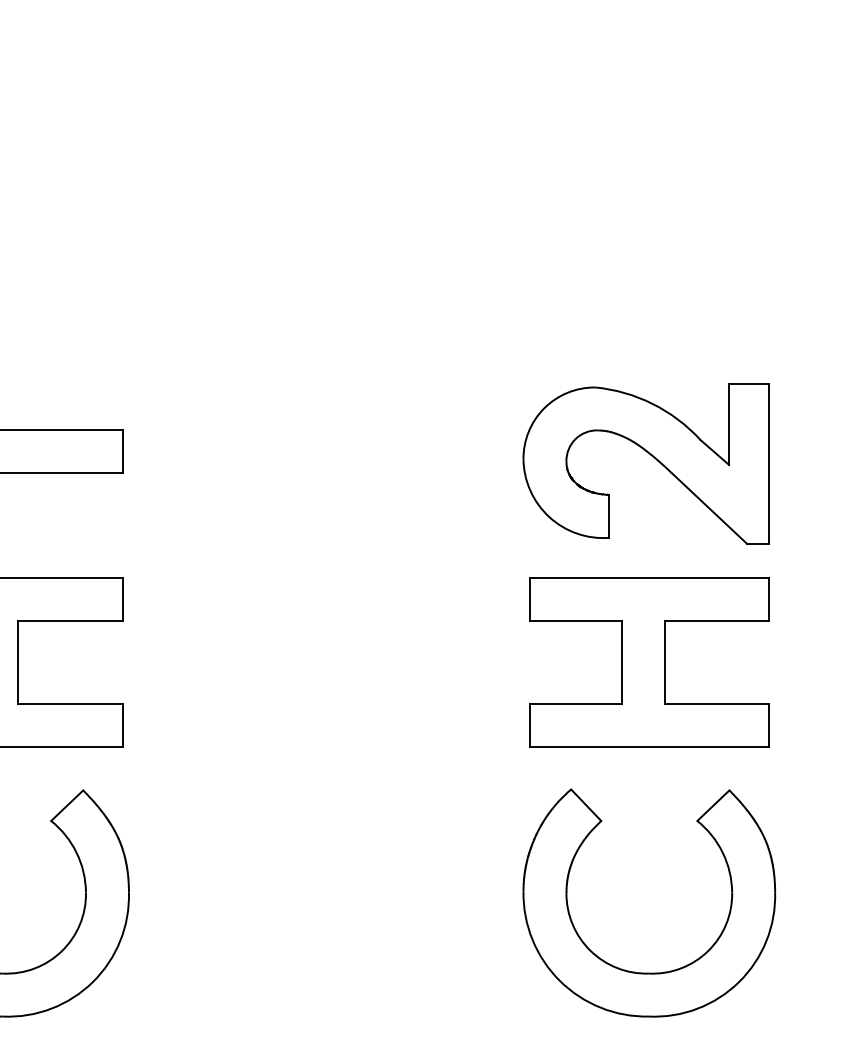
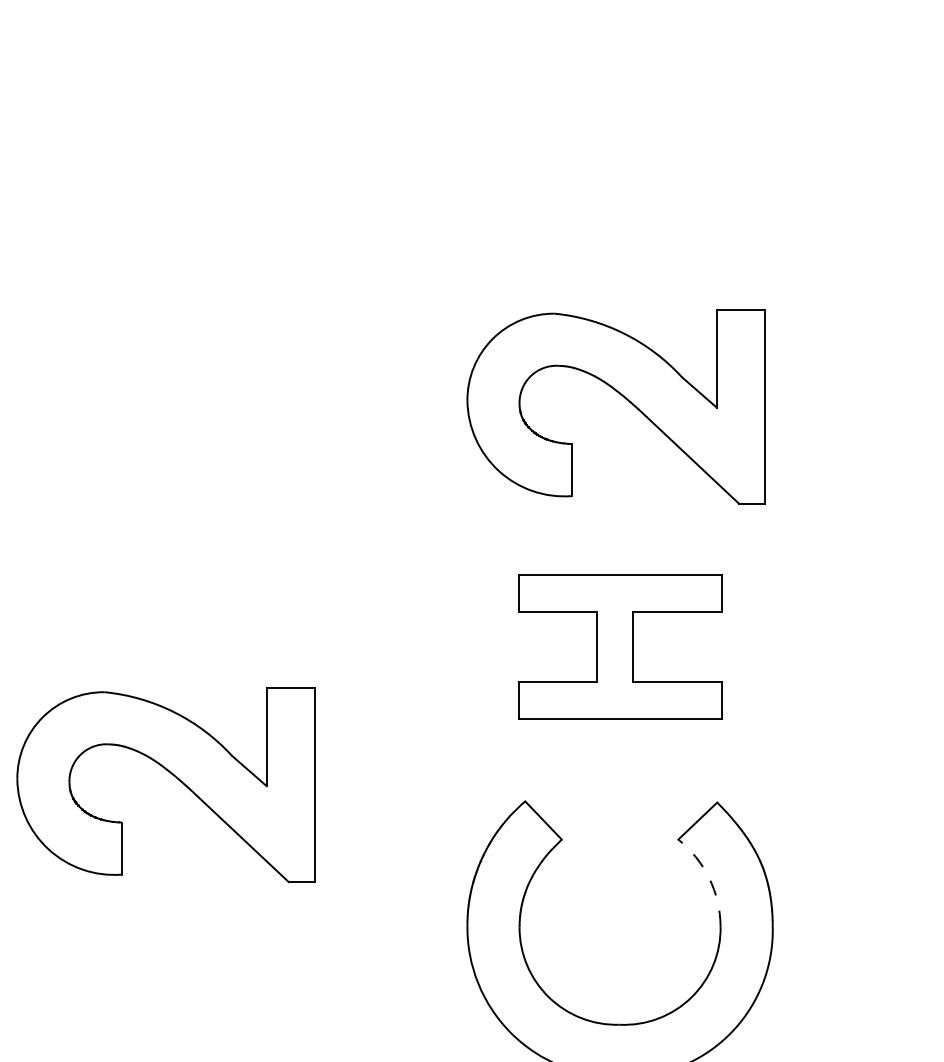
part: (649, 662) -> (620, 647), size x0.7
part: (280, 768) -> (172, 775), added
arc: (722, 852) -> (708, 877), solid -> dashed

